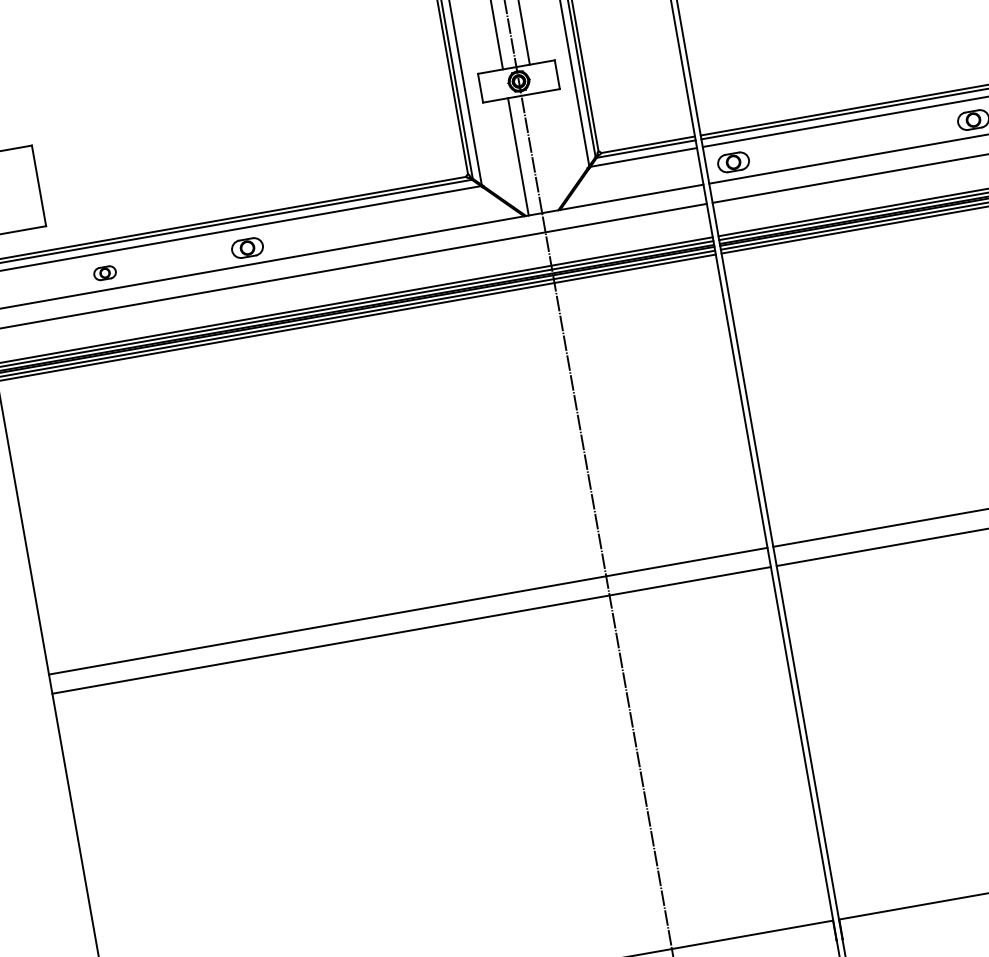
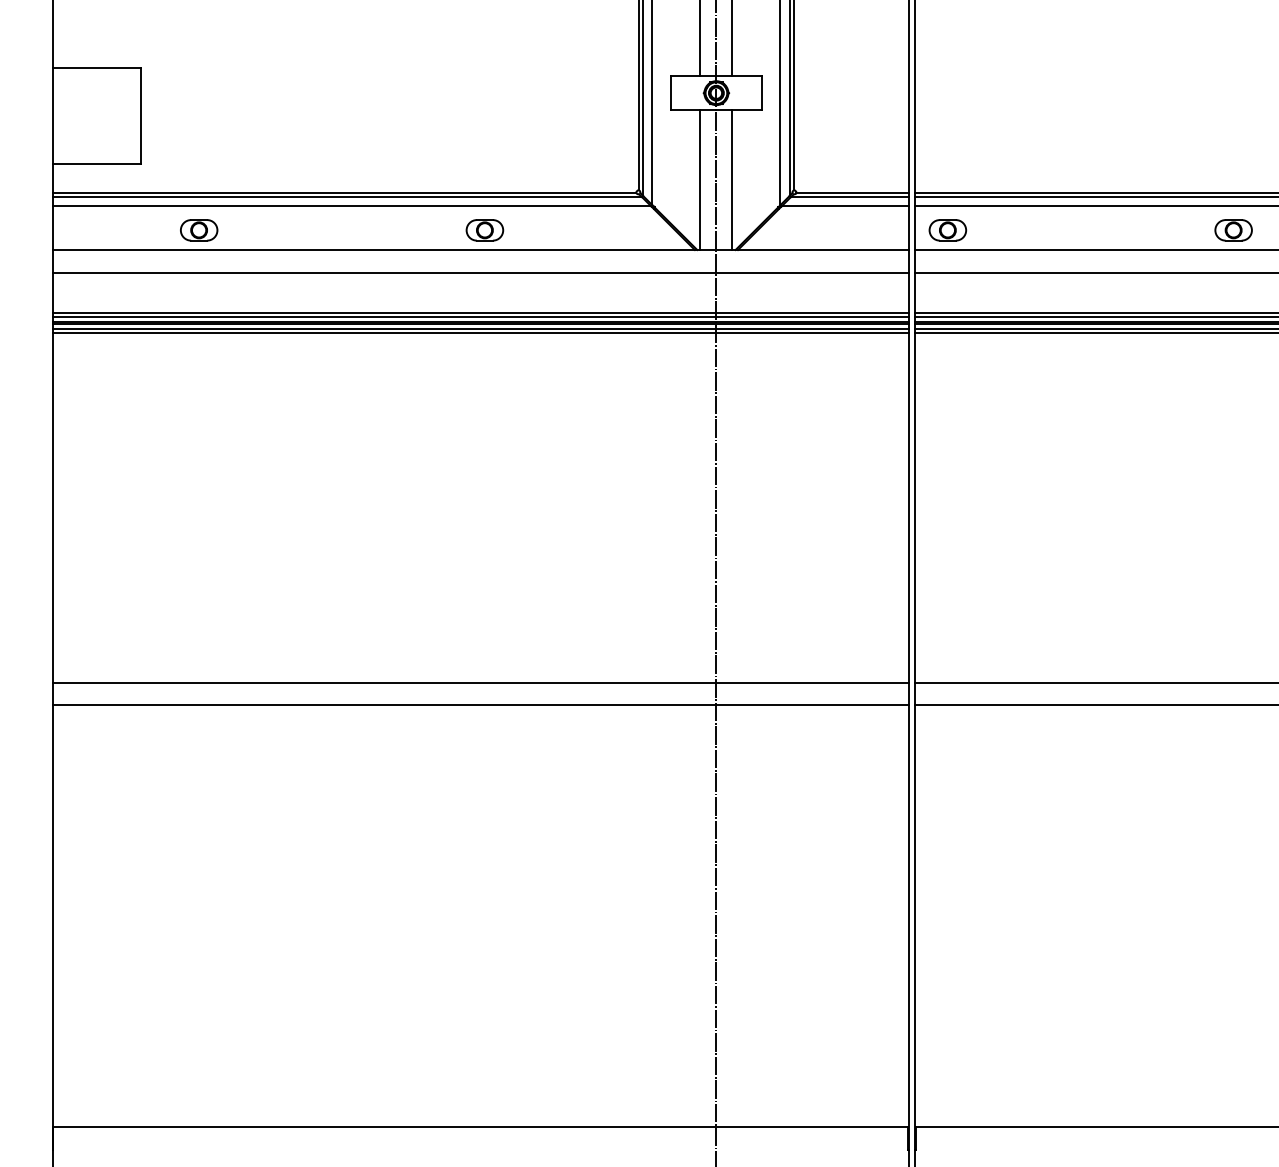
line: (545, 152) -> (732, 180), added
part: (247, 248) -> (484, 230), moved
part: (105, 273) -> (199, 230), size x1.43

